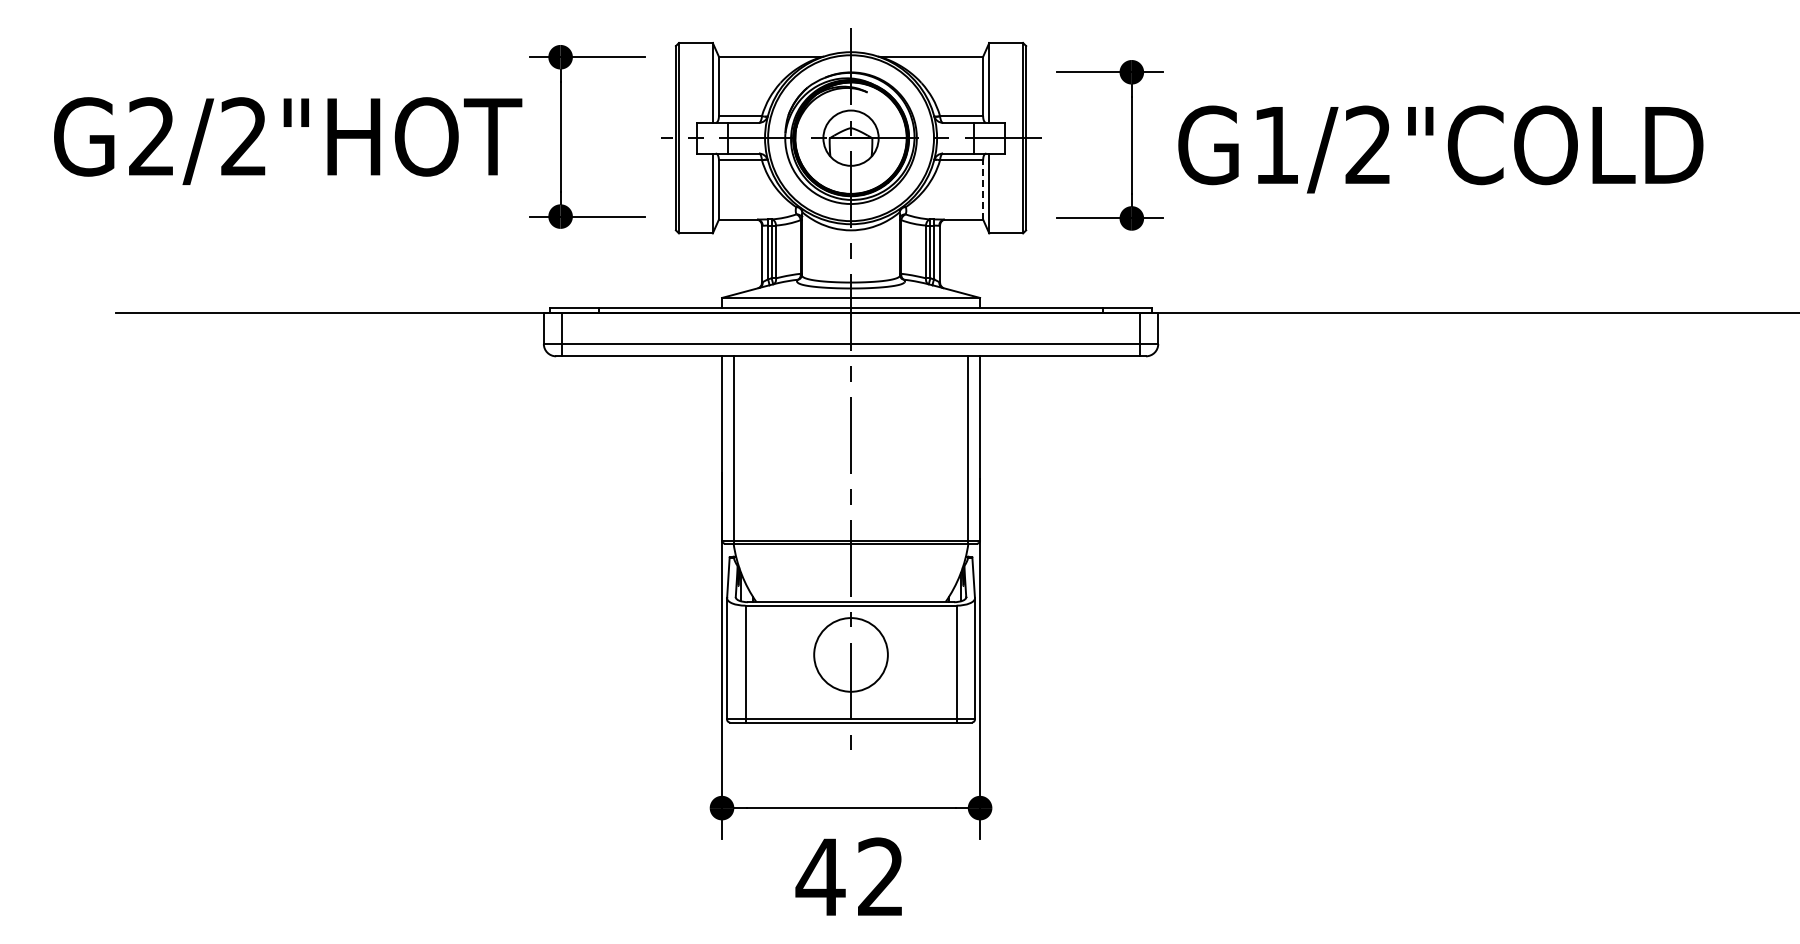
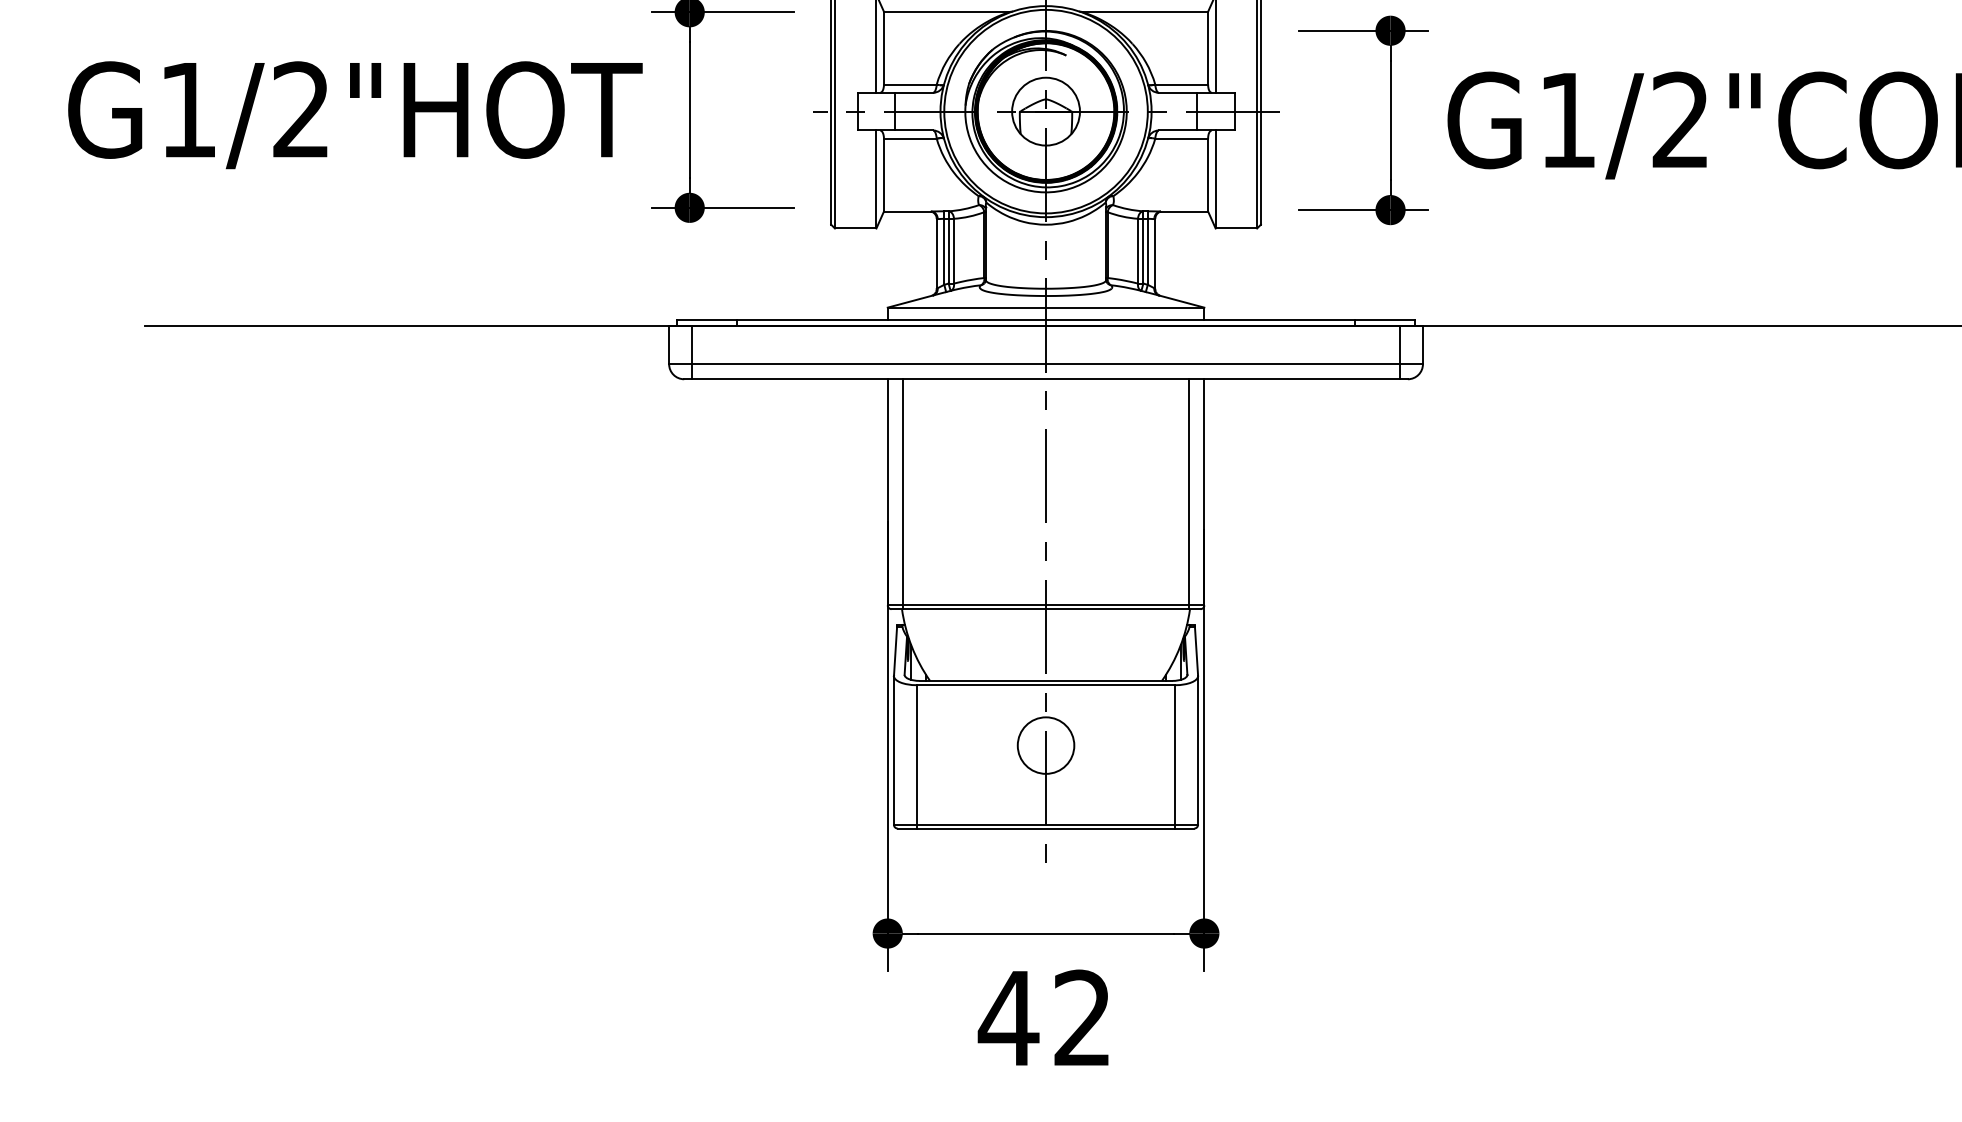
text: (151, 136) -> (187, 109), G2/2"HOT -> G1/2"HOT
line: (983, 189) -> (1208, 174), dashed -> solid
circle: (851, 654) -> (1046, 745), size x0.62

